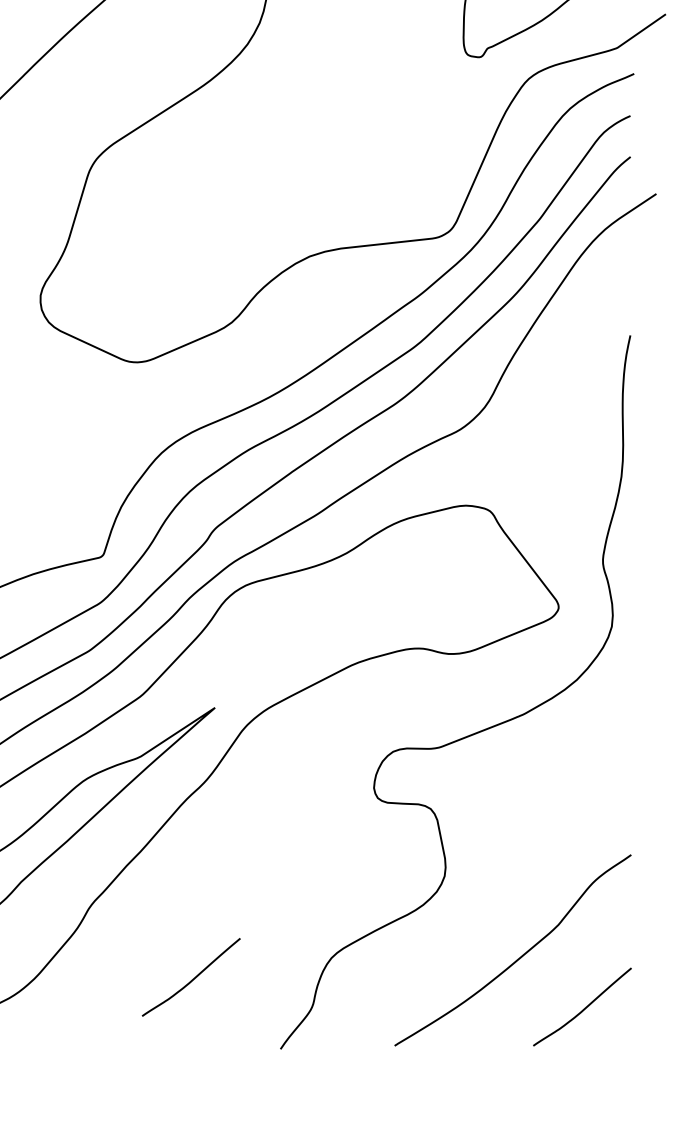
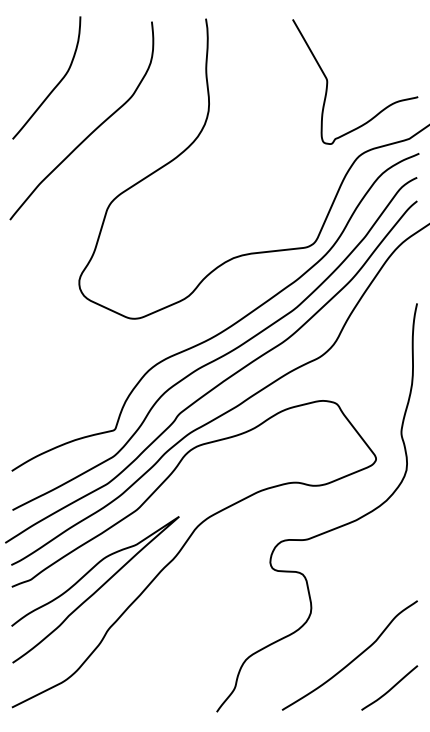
curve: (192, 978) -> (166, 671), removed

